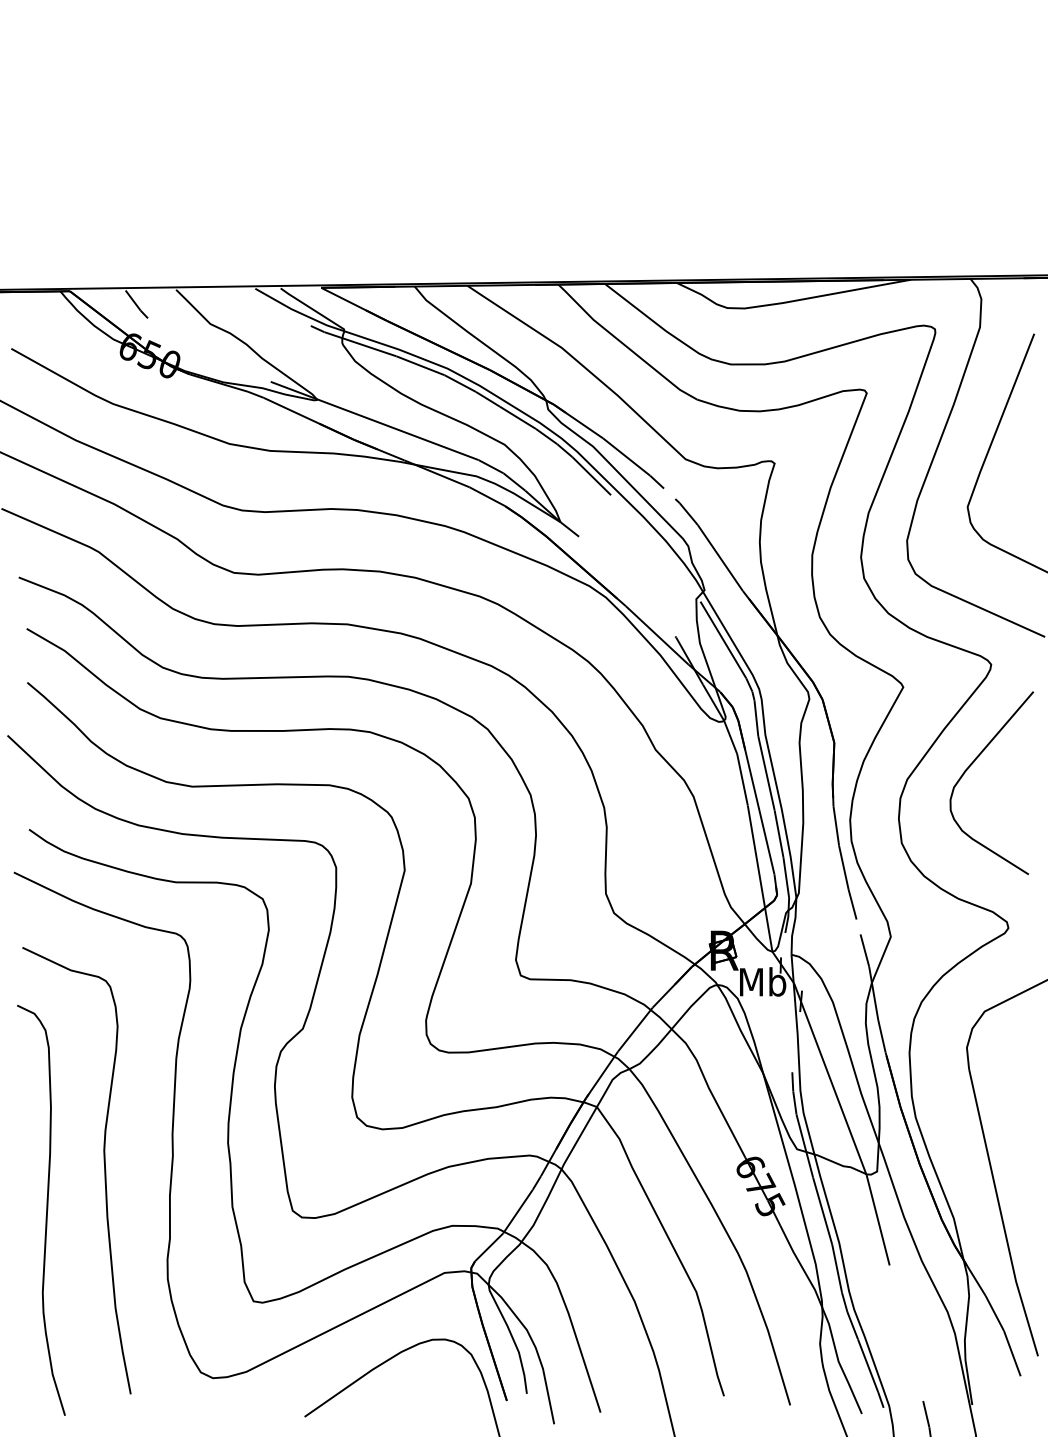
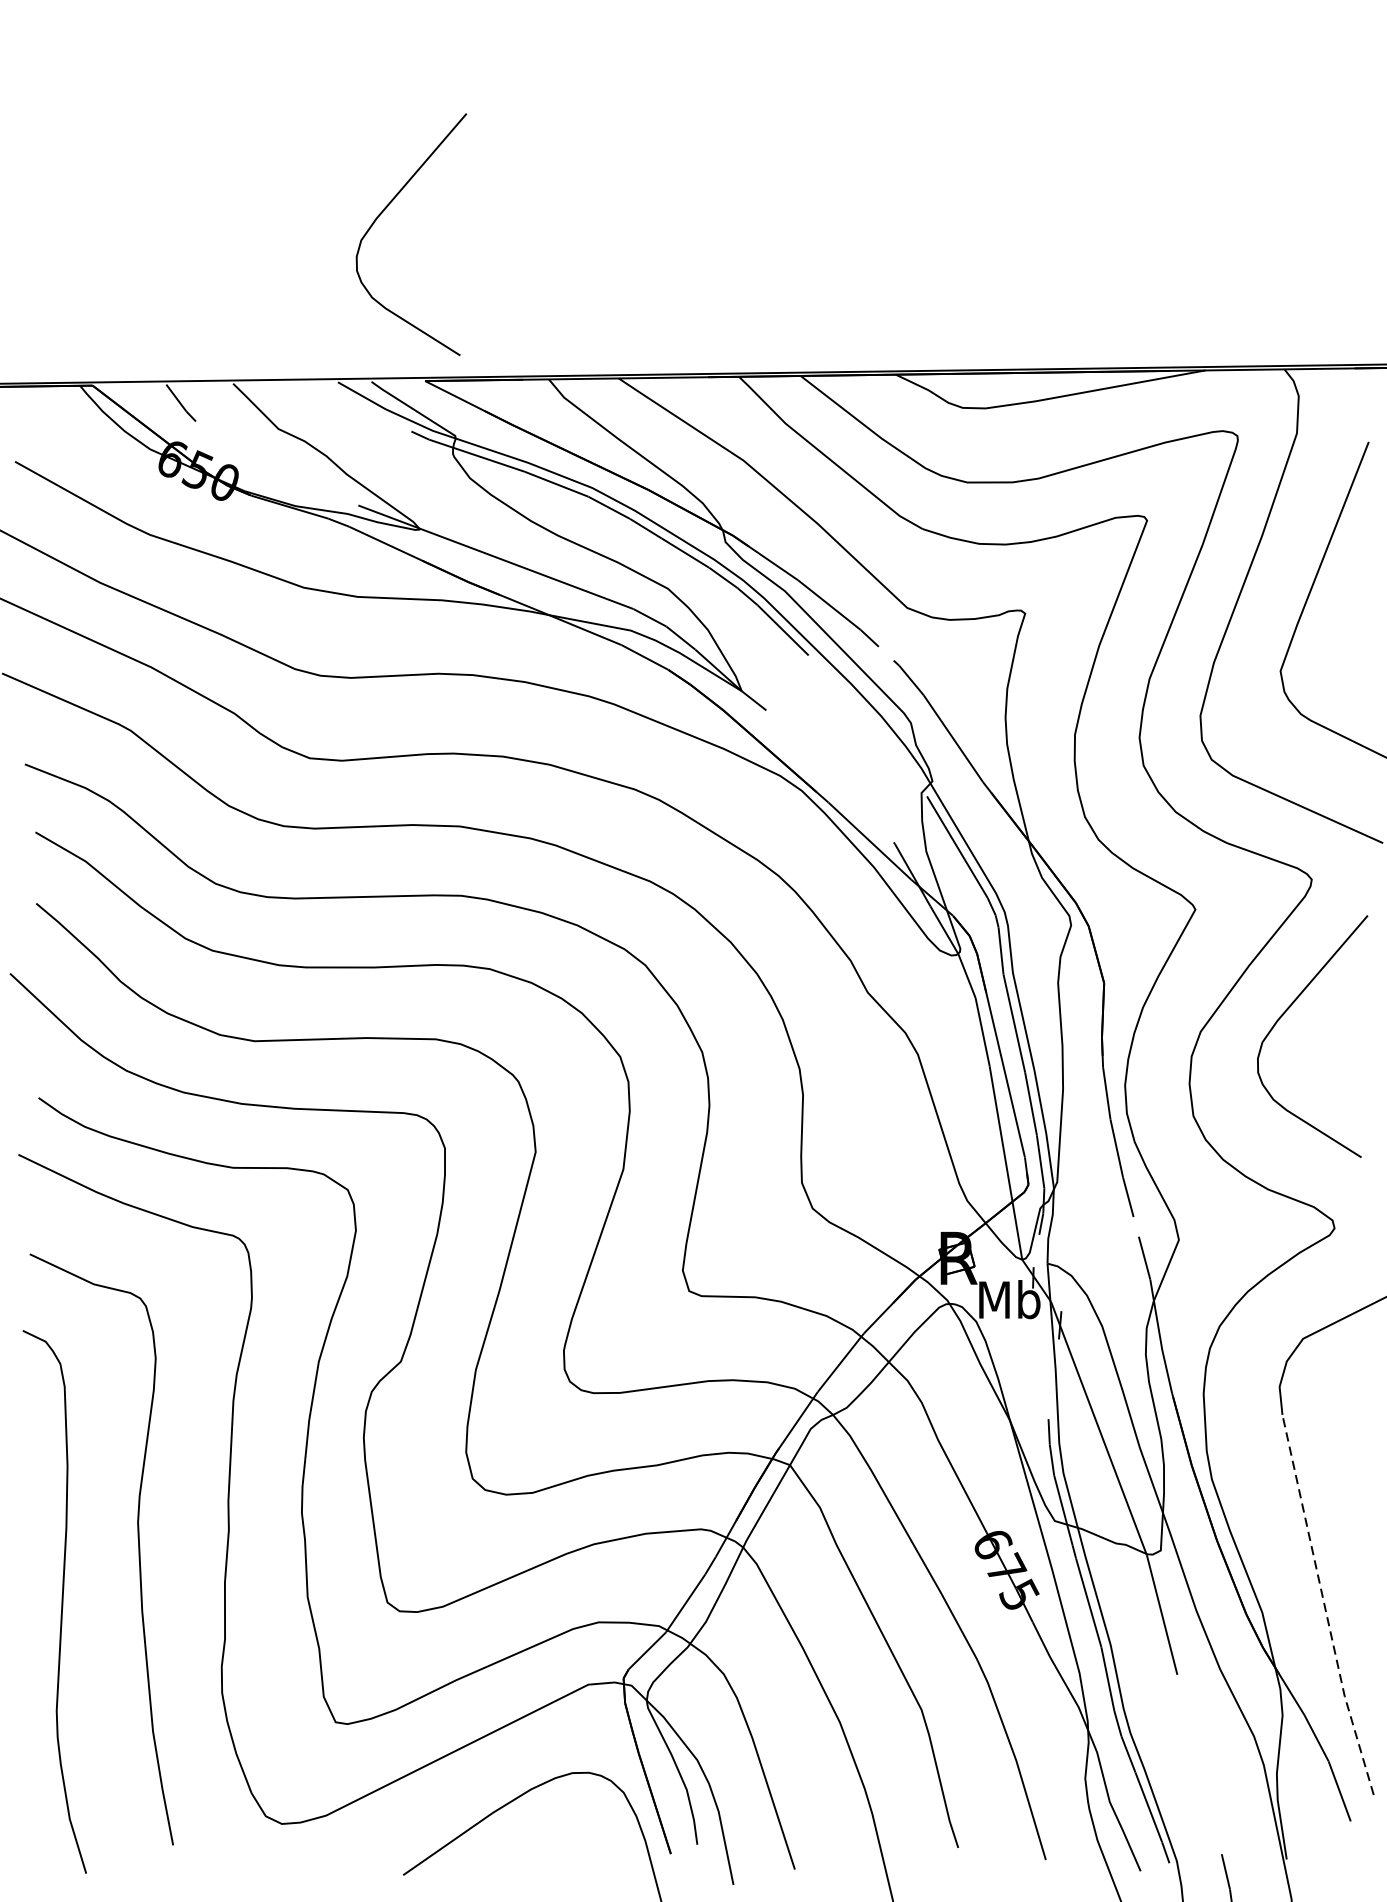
curve: (291, 158) -> (385, 209), added
line: (1001, 1213) -> (1325, 1606), solid -> dashed

